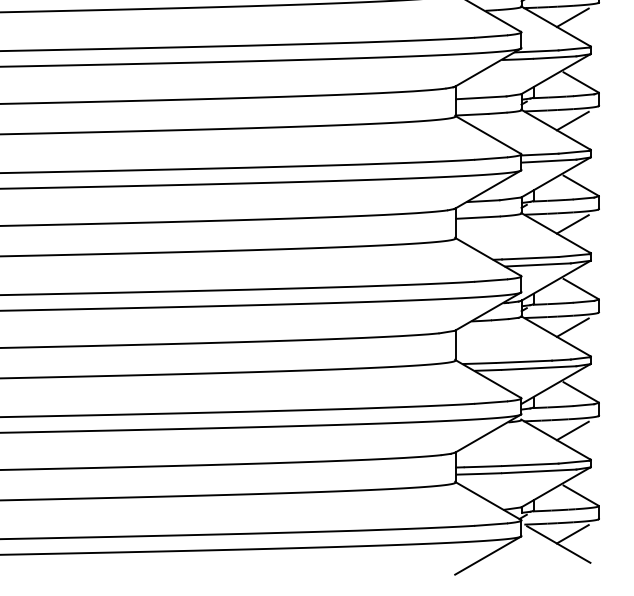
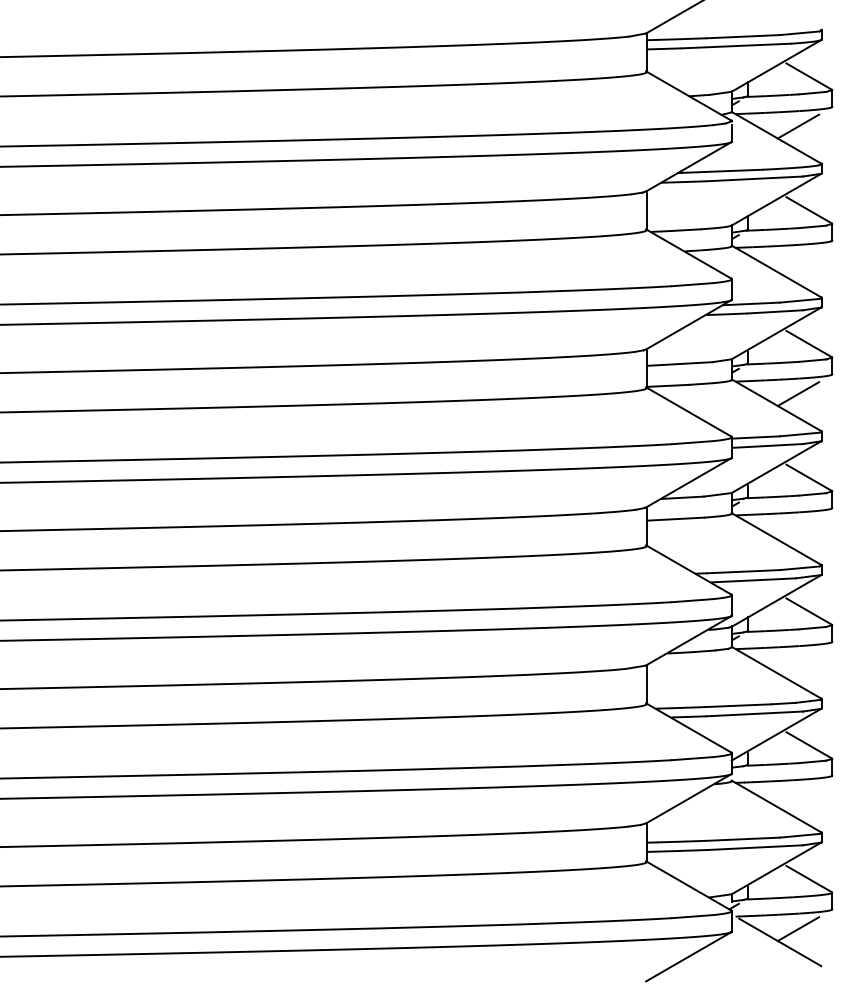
line: (572, 17) -> (798, 260), removed
line: (572, 224) -> (798, 527), removed
line: (572, 327) -> (798, 661), removed
line: (572, 431) -> (798, 795), removed

